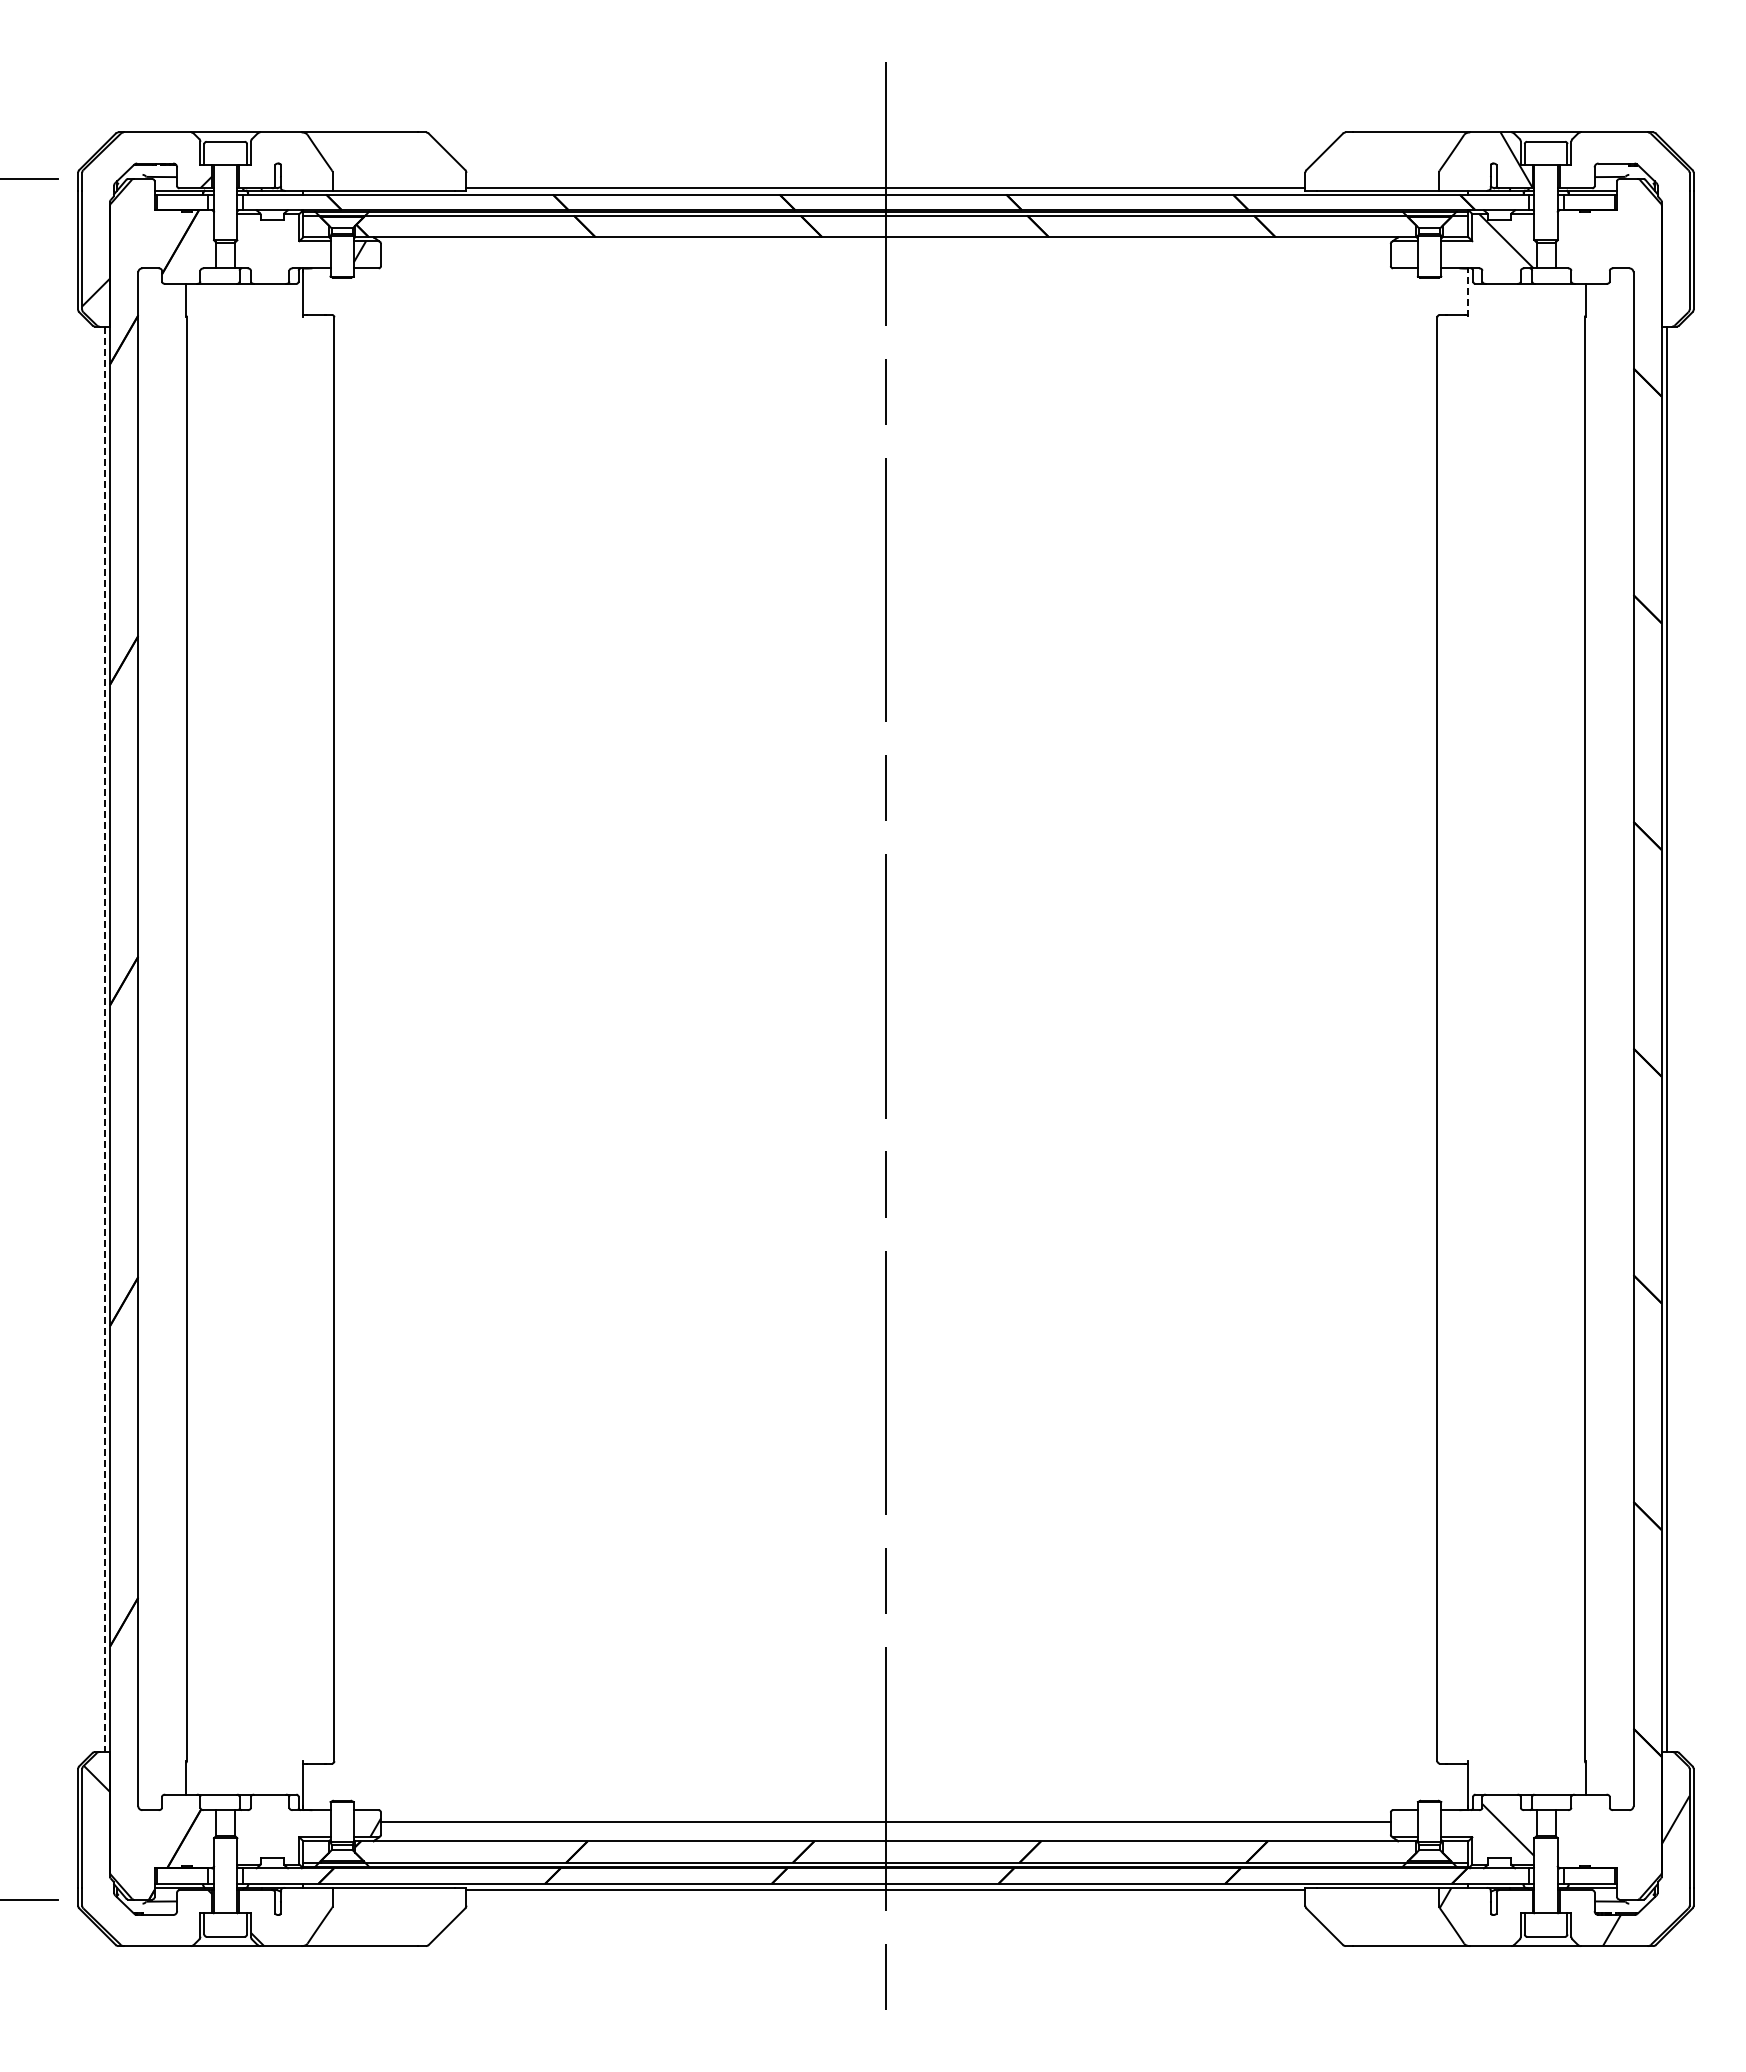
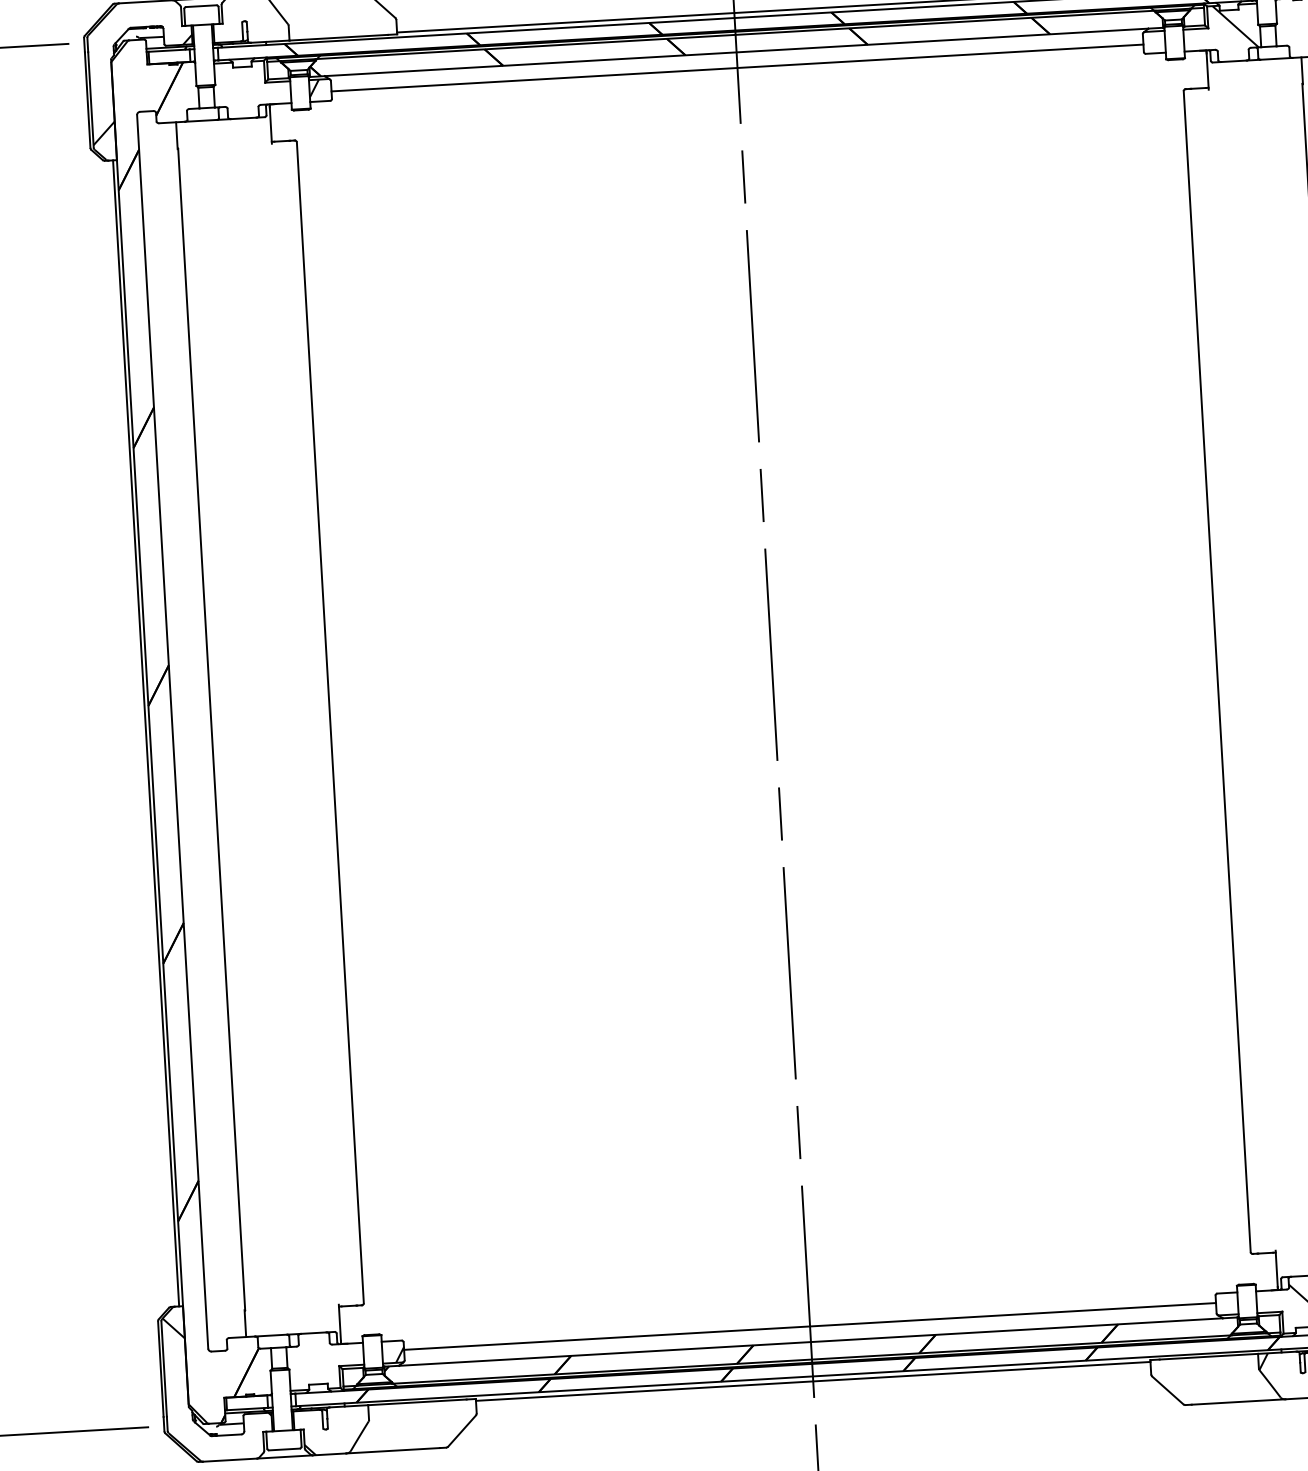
line: (885, 256) -> (737, 67), added
line: (1468, 294) -> (1207, 71), dashed -> solid
line: (105, 1039) -> (146, 733), dashed -> solid

